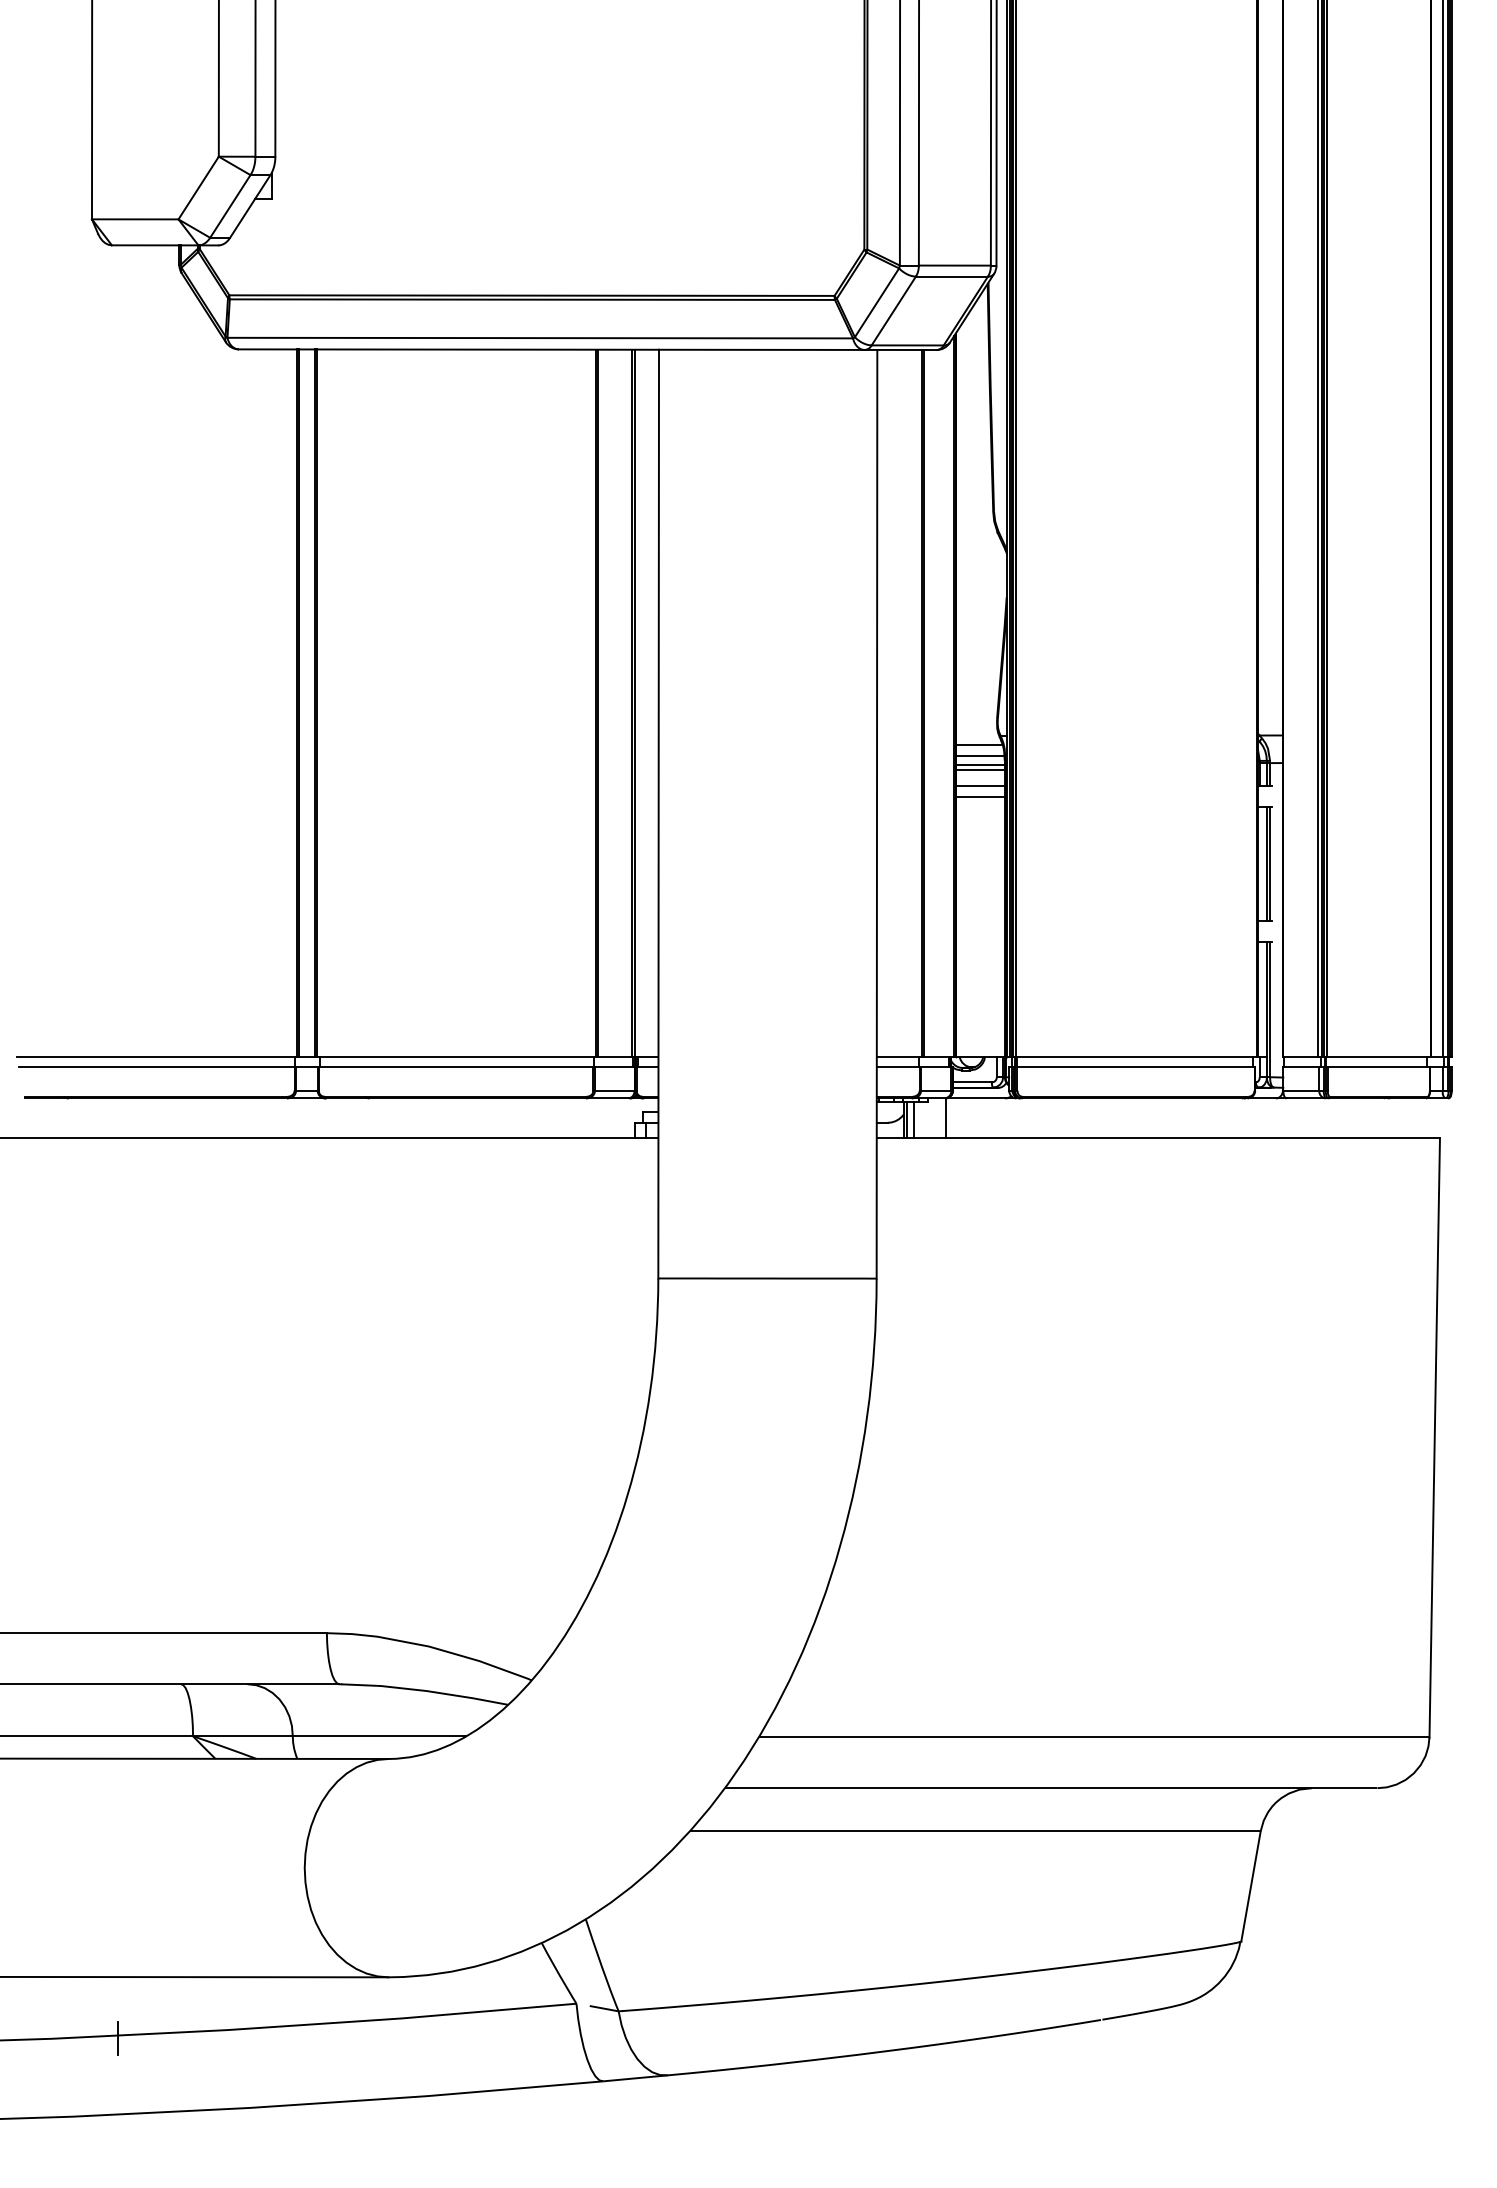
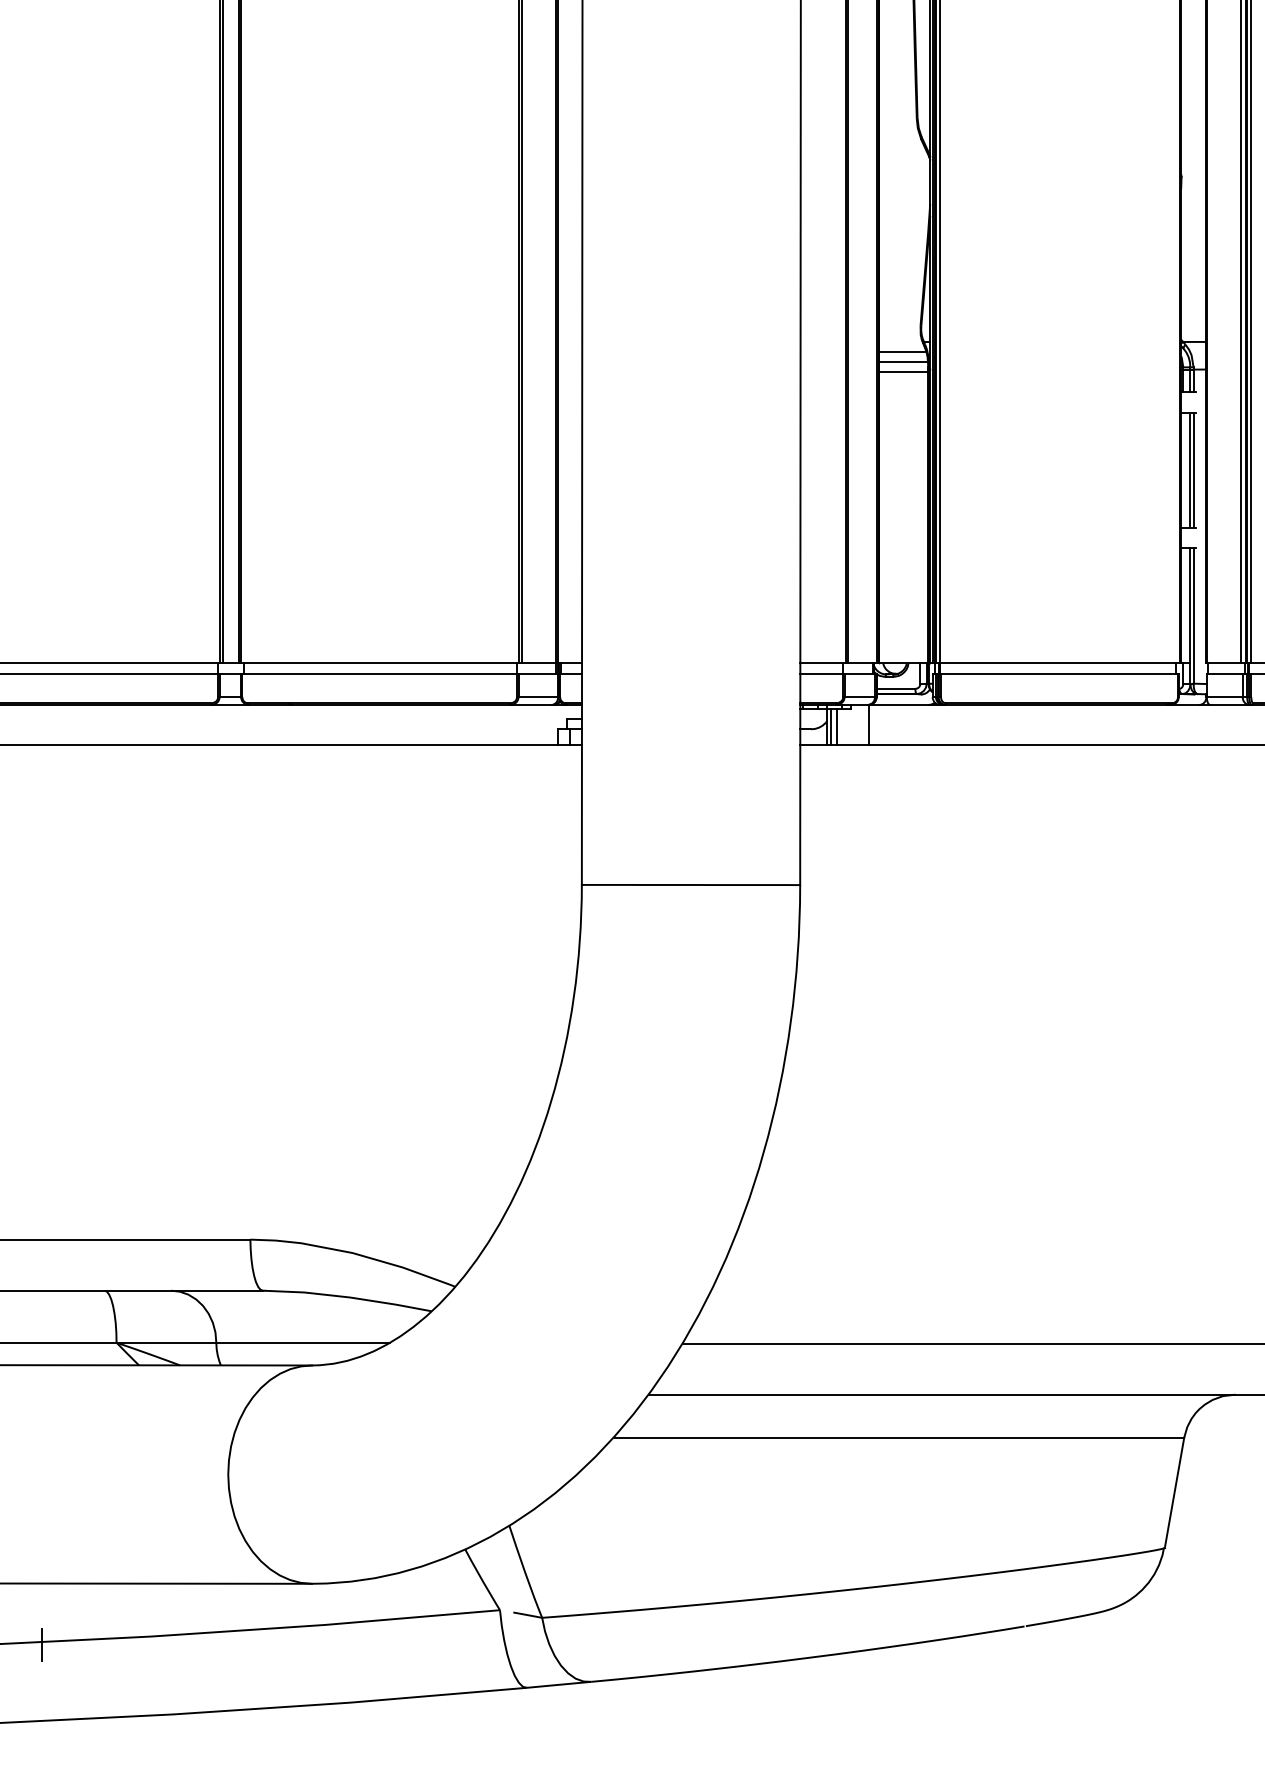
line: (979, 770) -> (903, 376), removed
line: (979, 785) -> (903, 391), removed
line: (979, 796) -> (903, 402), removed

